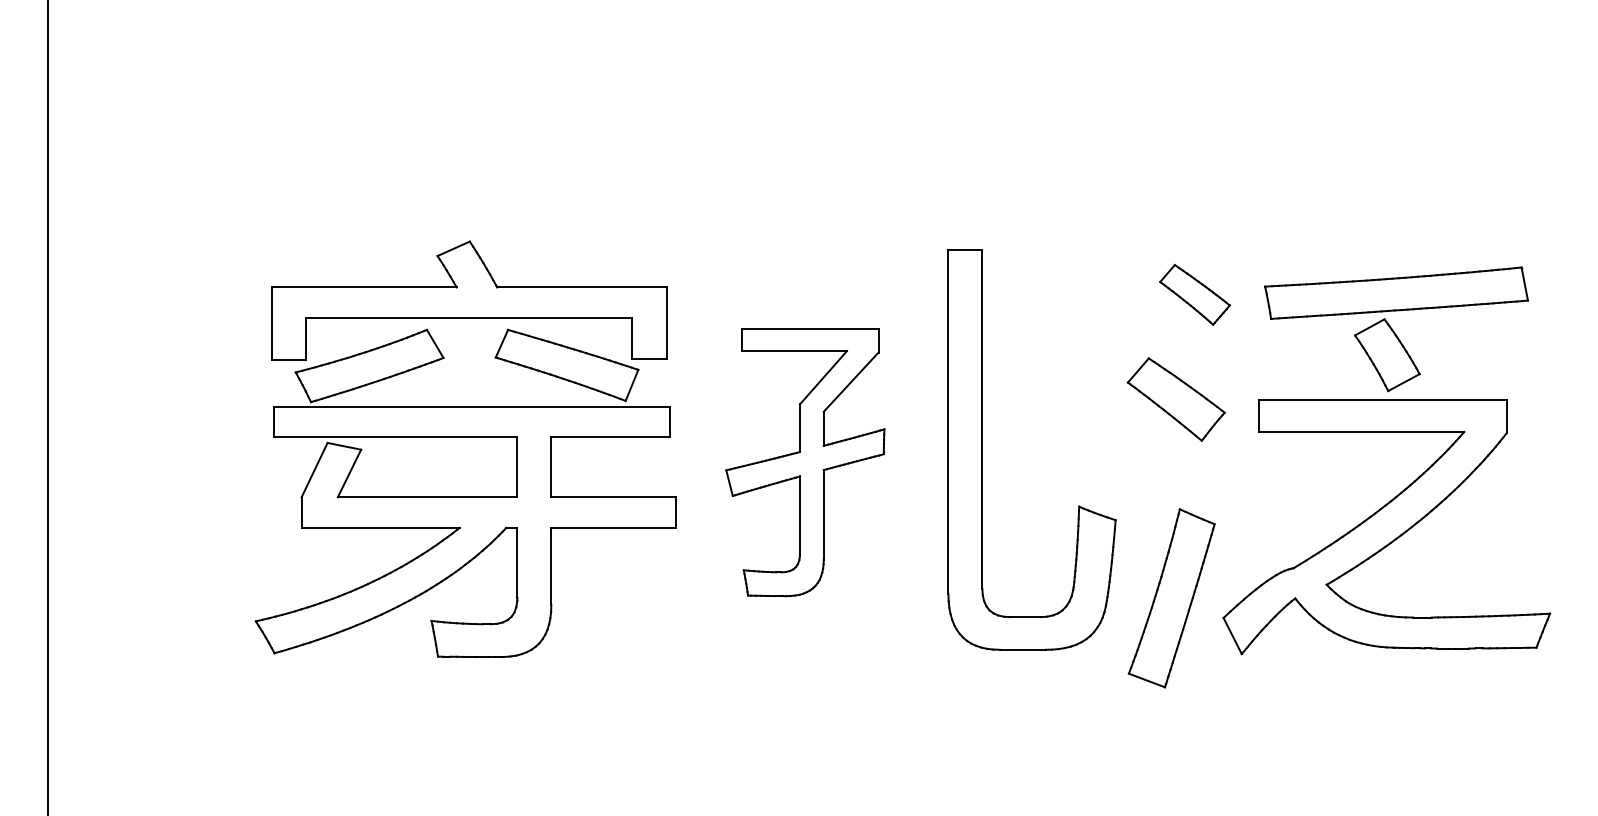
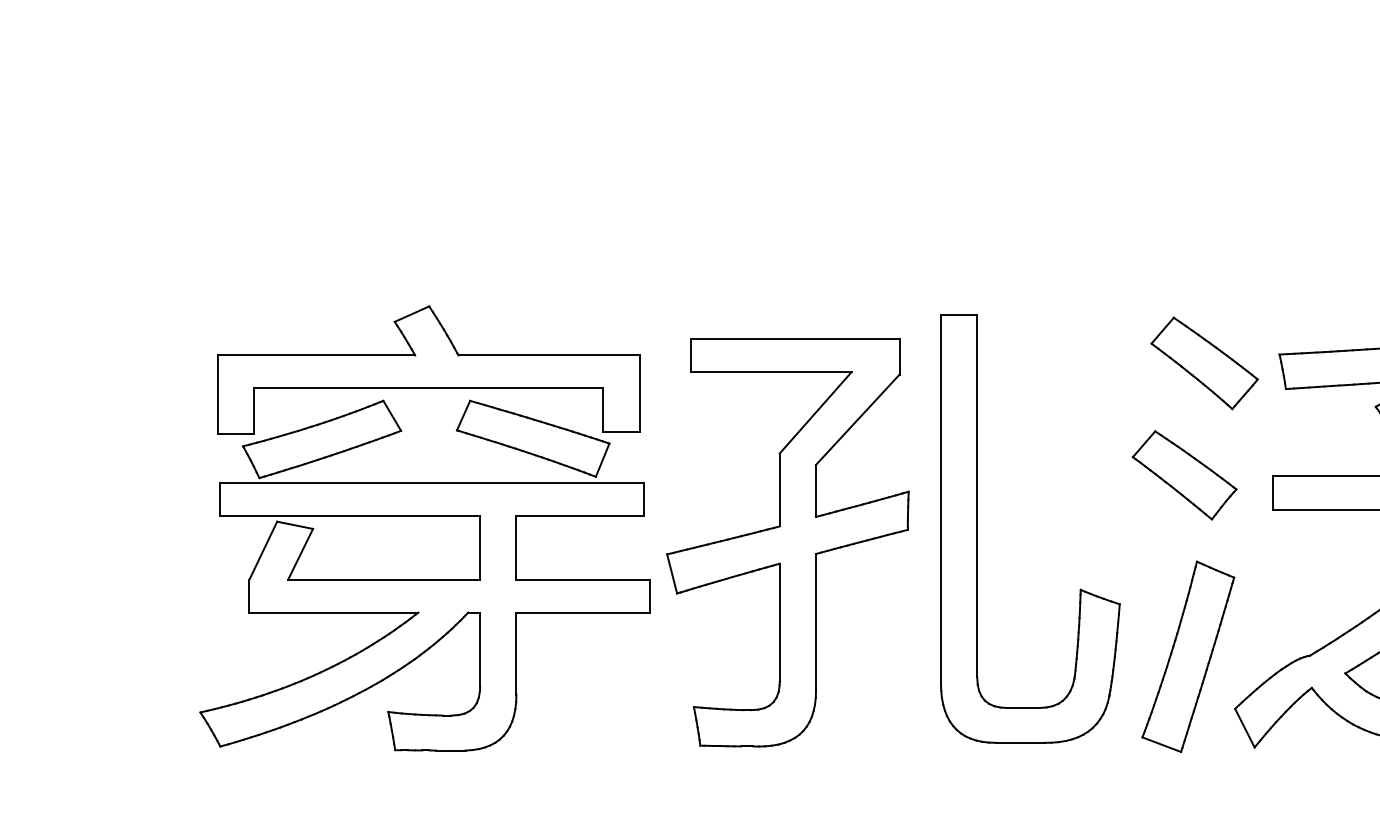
part: (1194, 294) -> (1204, 362), size x1.43
part: (805, 462) -> (788, 542), size x1.43
part: (1171, 598) -> (1188, 657), moved

